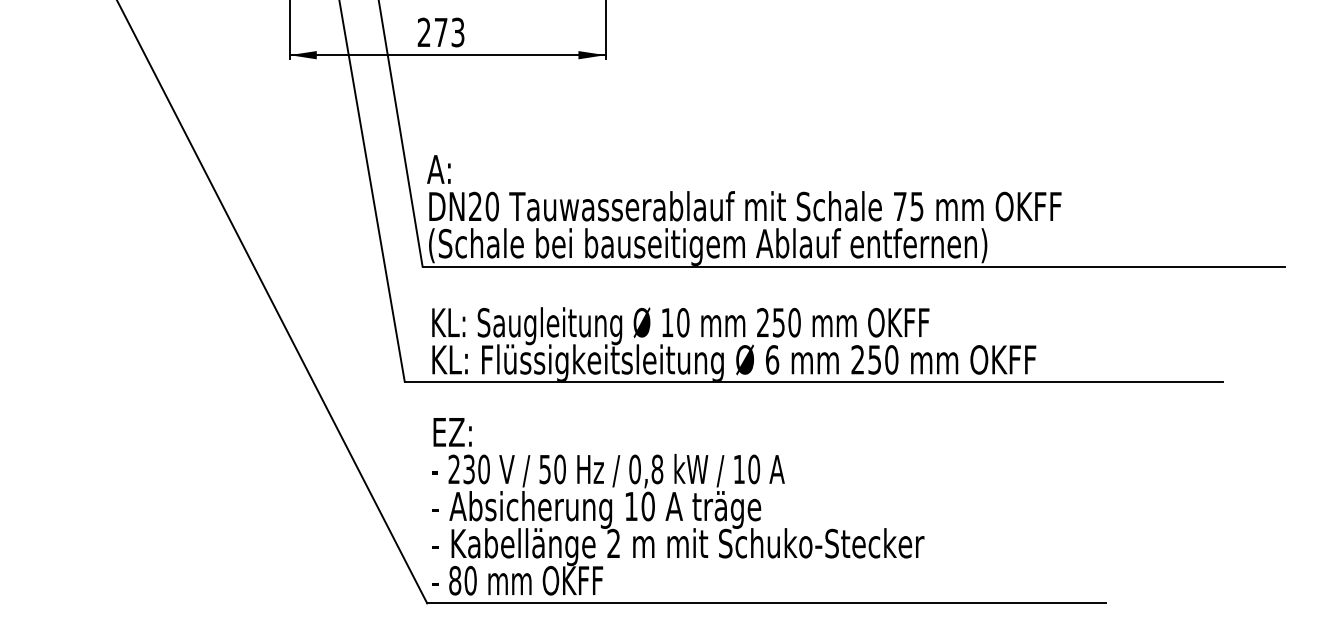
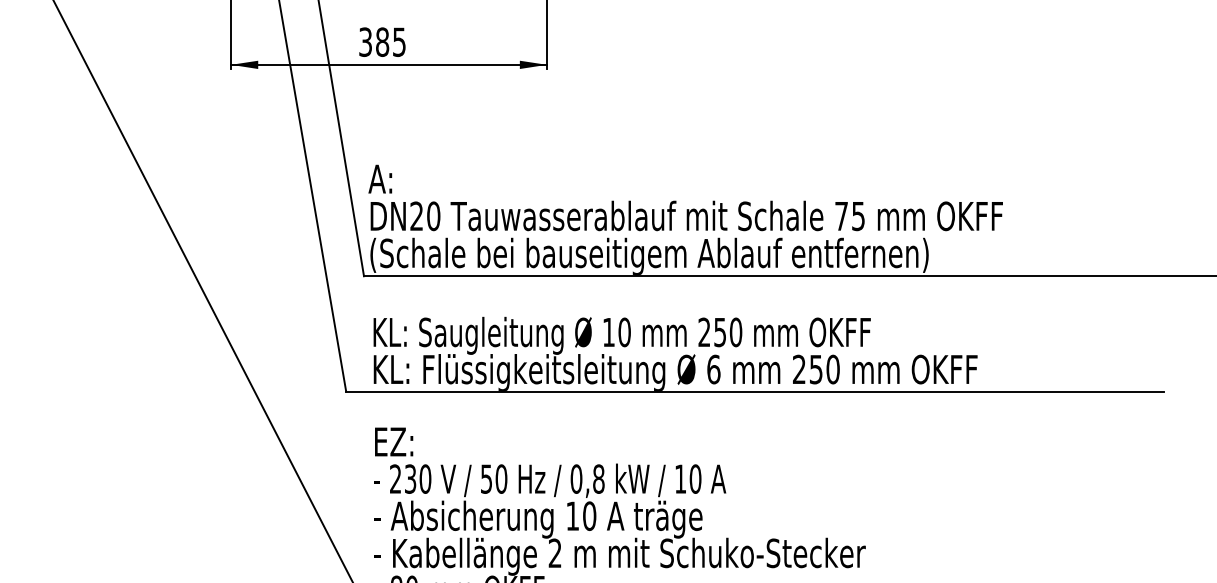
text: (440, 32) -> (381, 42), 273 -> 385

